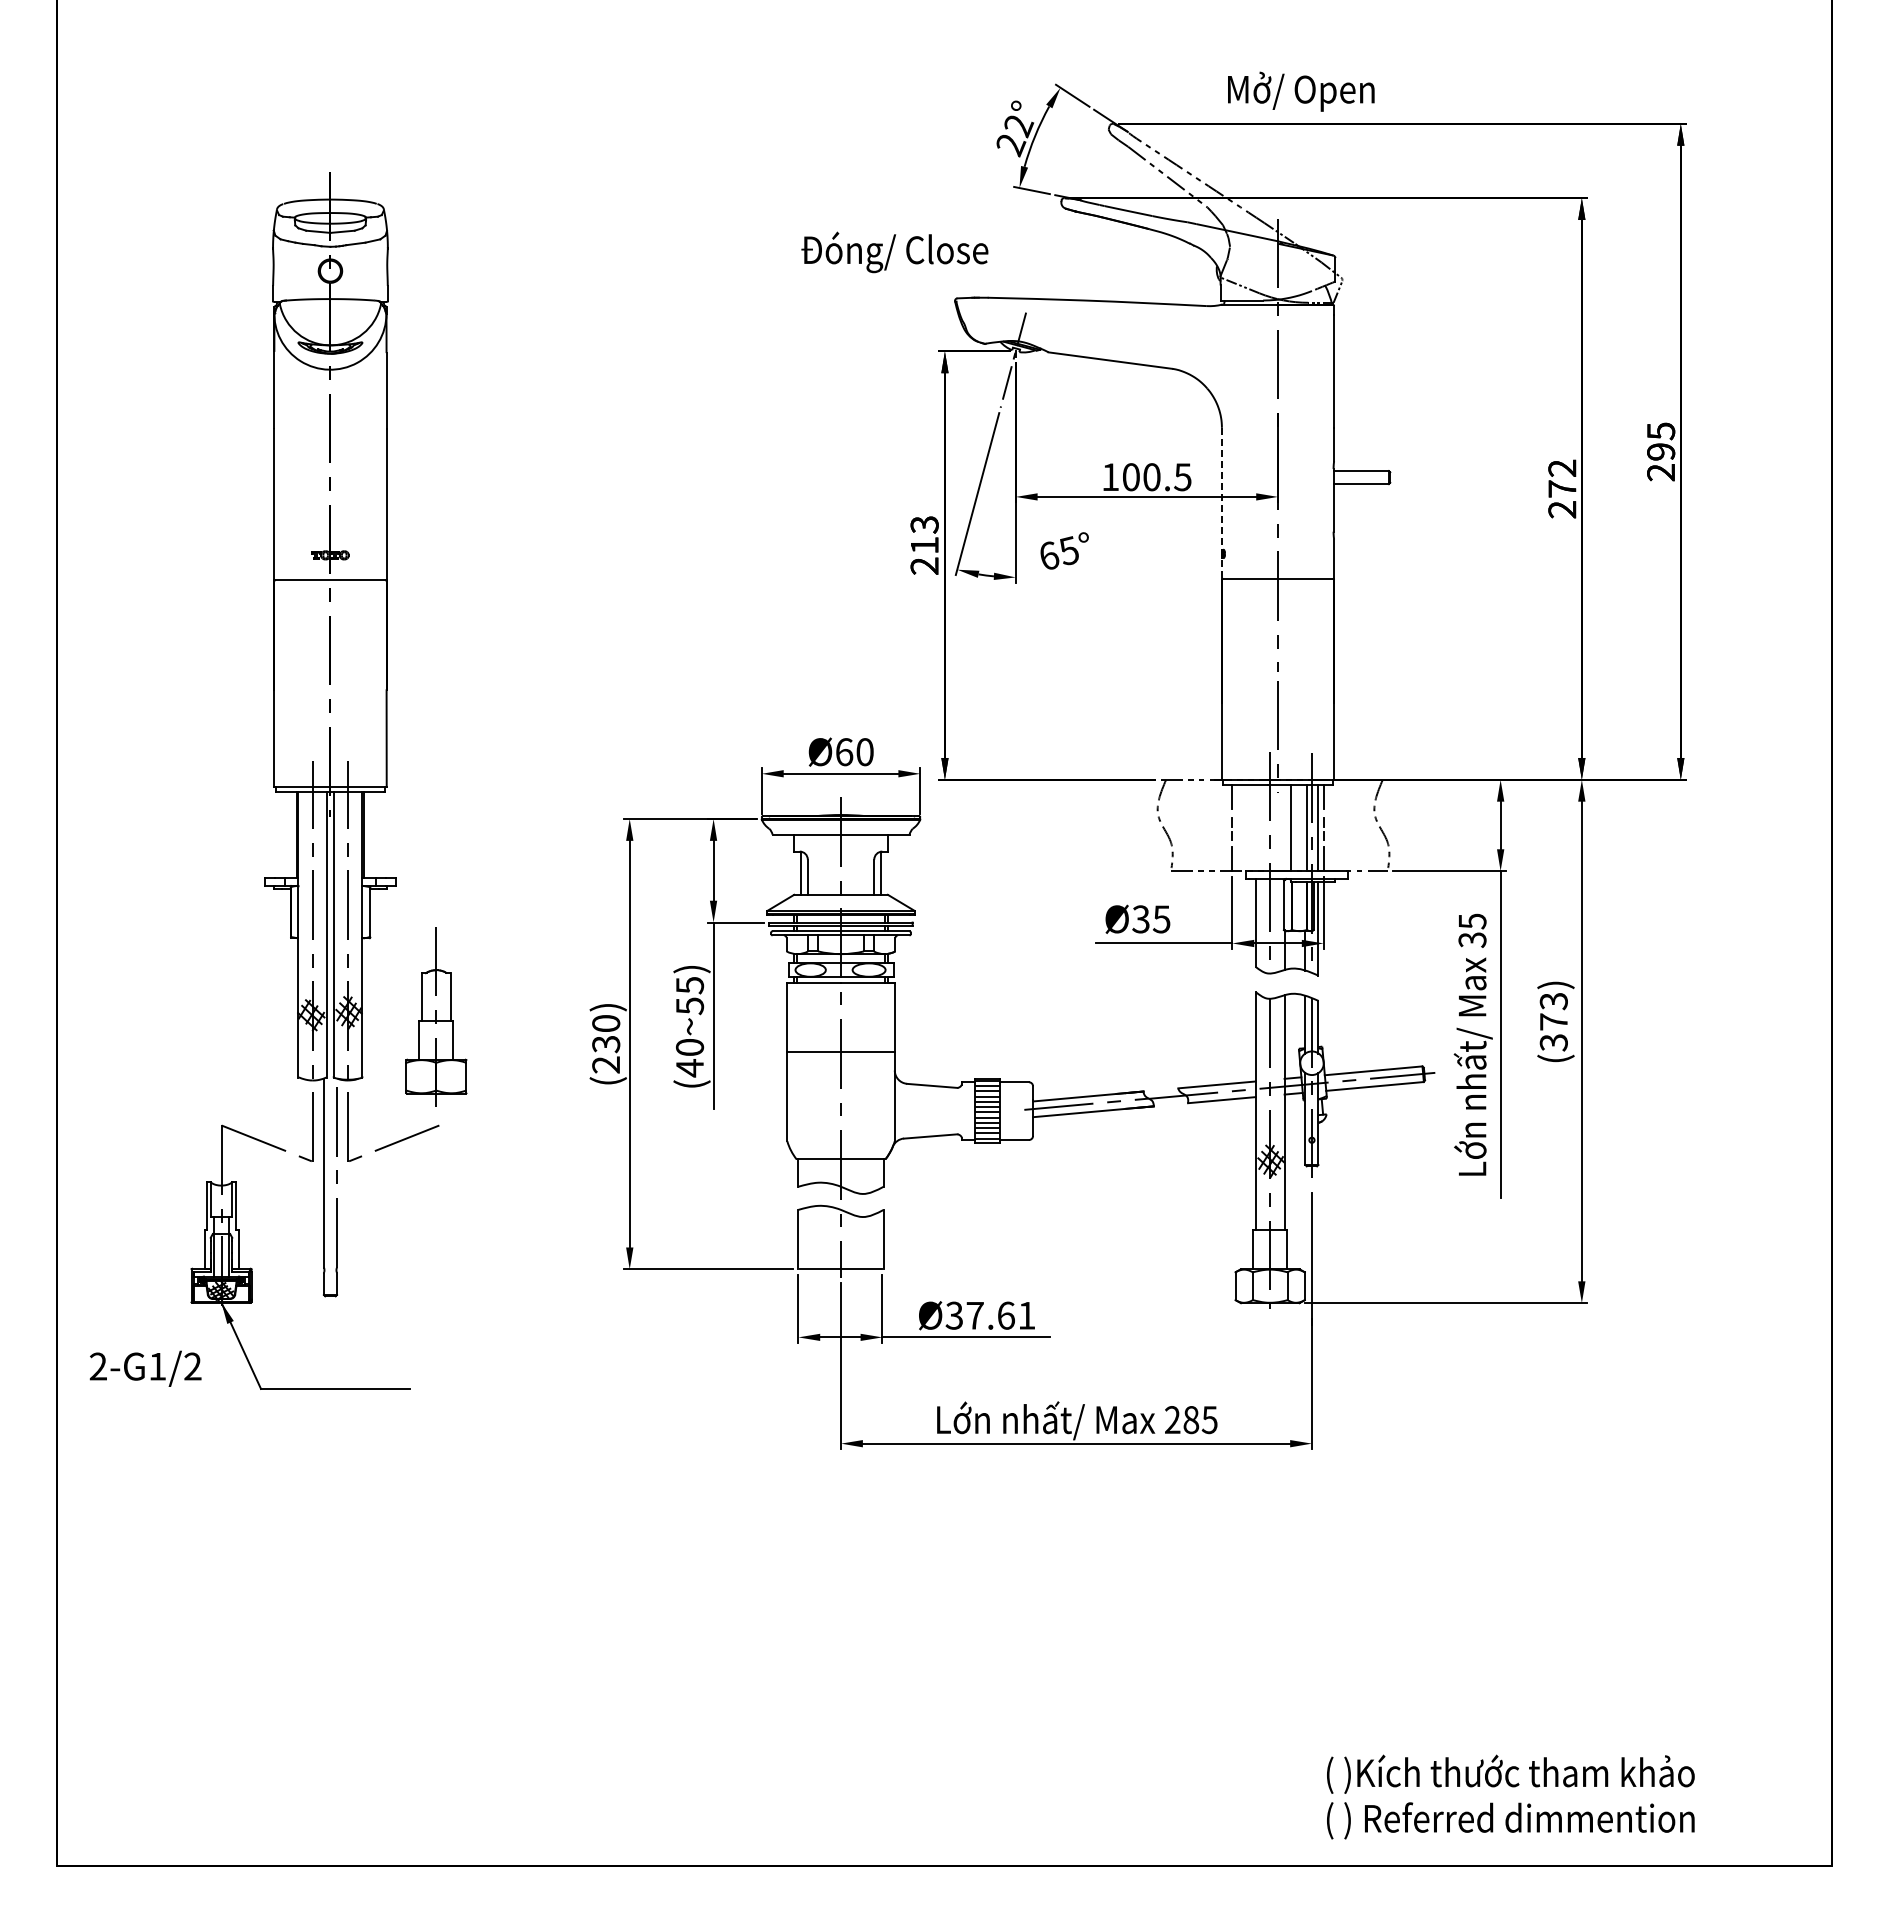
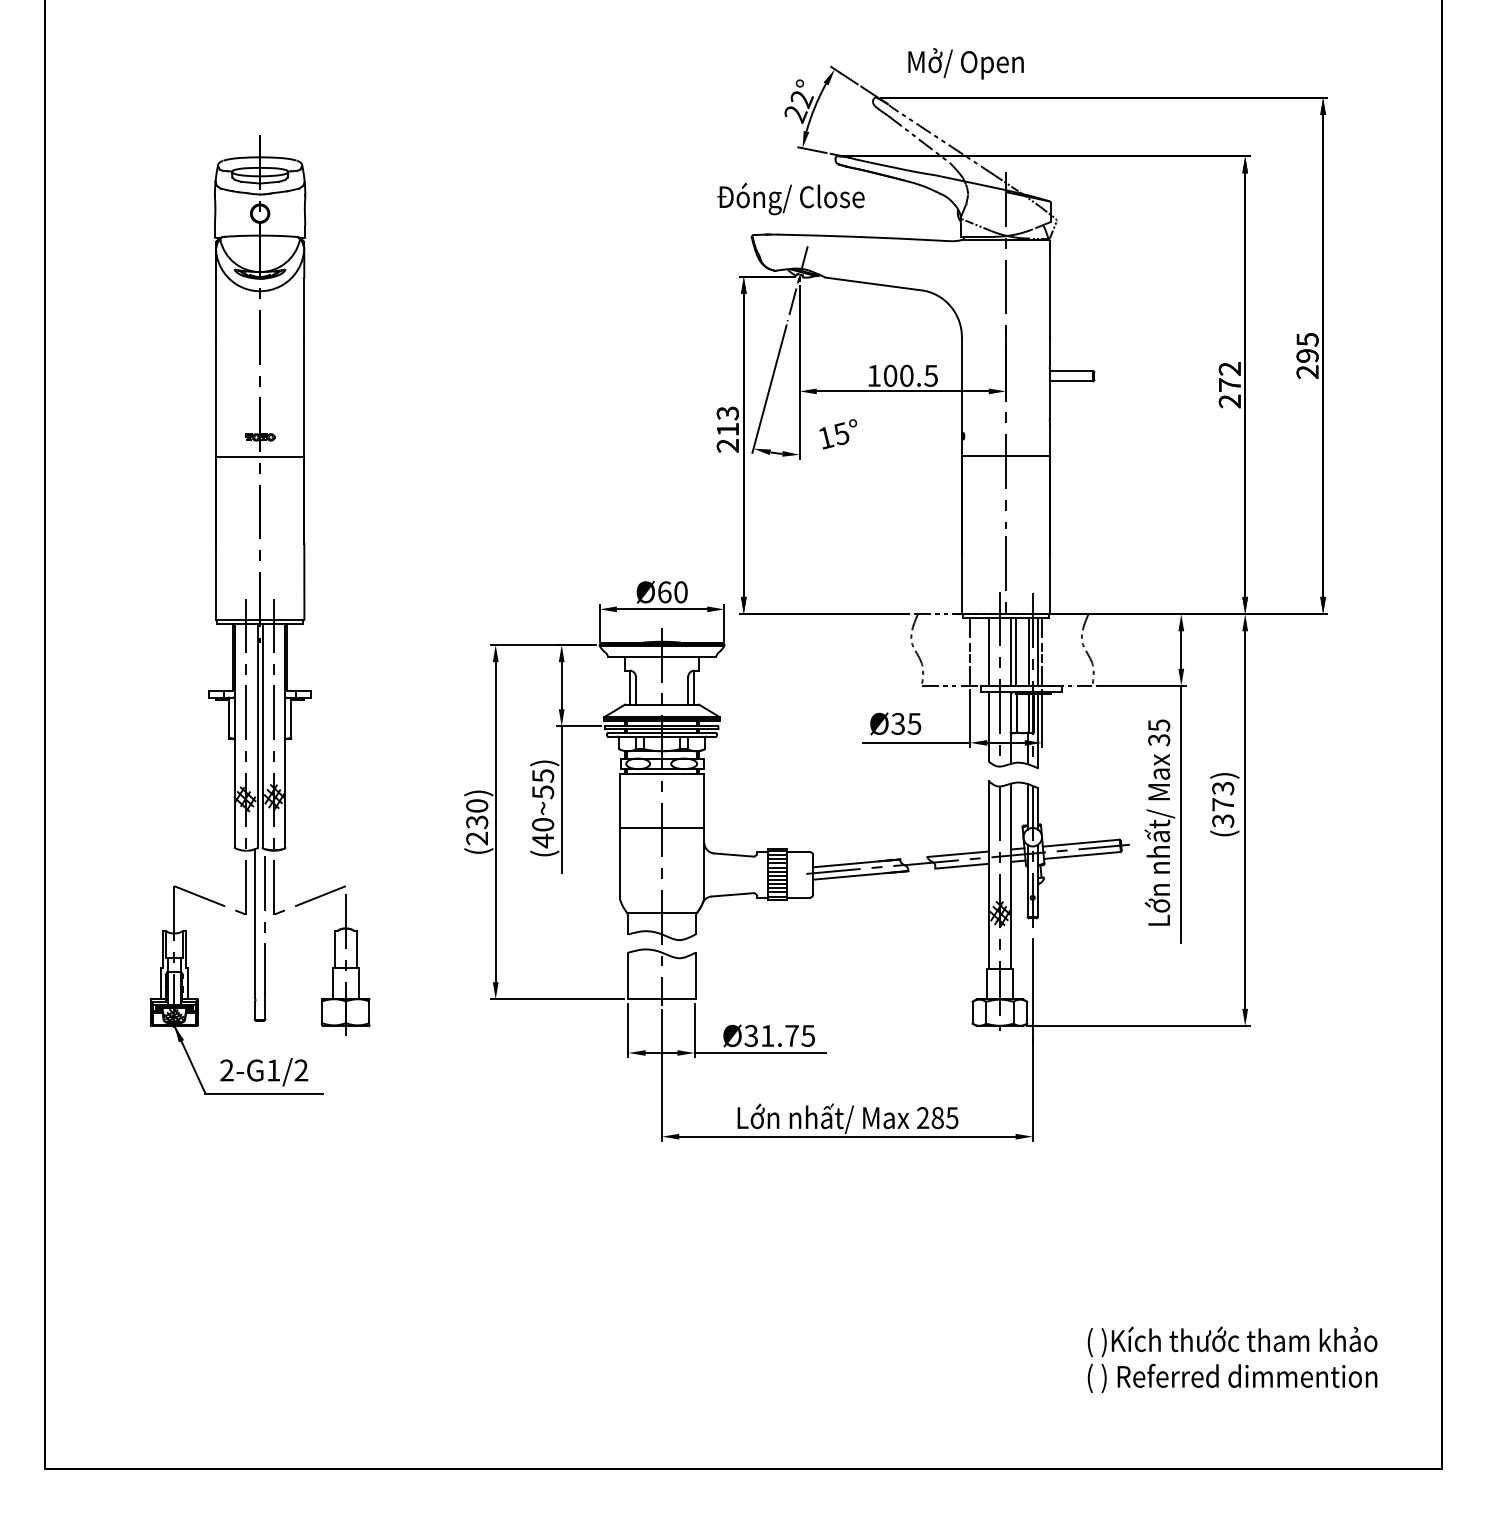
text: (1301, 91) -> (966, 63), moved
text: (894, 252) -> (790, 198), moved
line: (1221, 503) -> (961, 396), dashed -> solid
text: (1049, 555) -> (826, 437), 65° -> 15°
line: (1255, 828) -> (988, 652), added
line: (1284, 828) -> (1011, 652), added
part: (436, 1016) -> (345, 964), moved
text: (1000, 1315) -> (787, 1035), Ø37.61 -> Ø31.75
text: (145, 1368) -> (264, 1071), moved
text: (1510, 1796) -> (1232, 1359), moved

